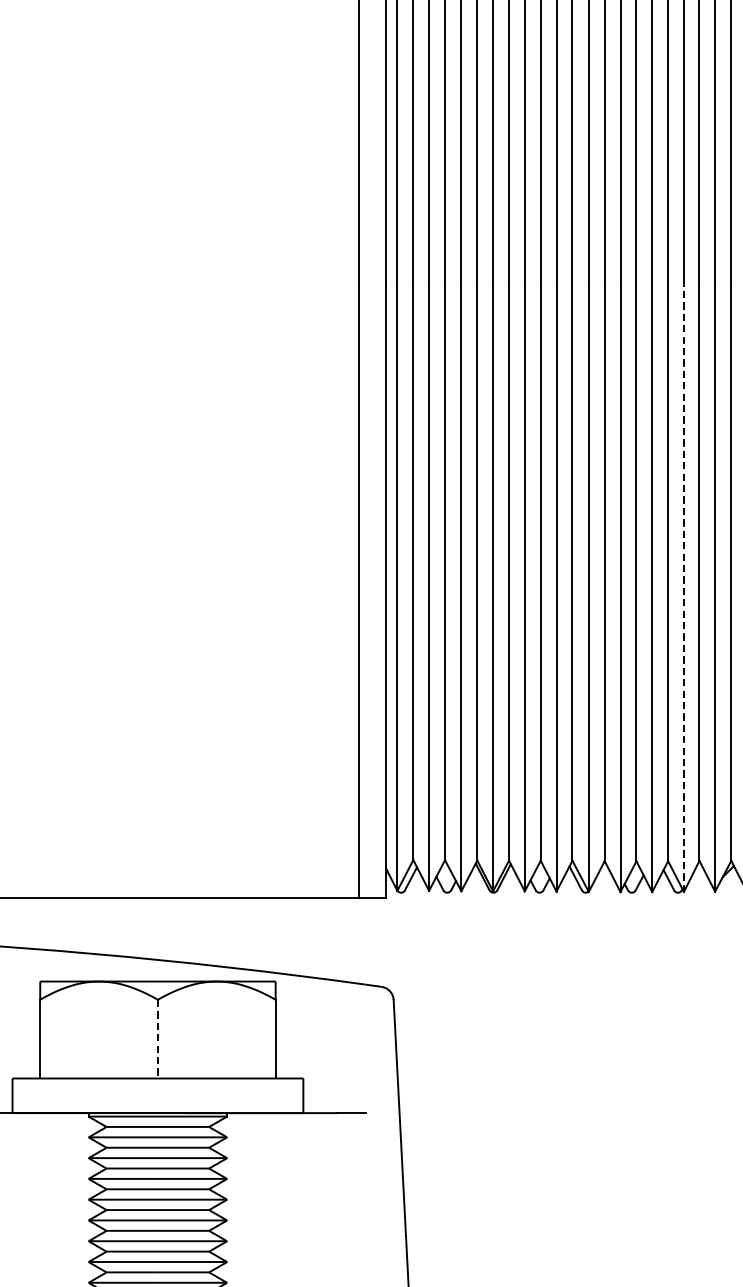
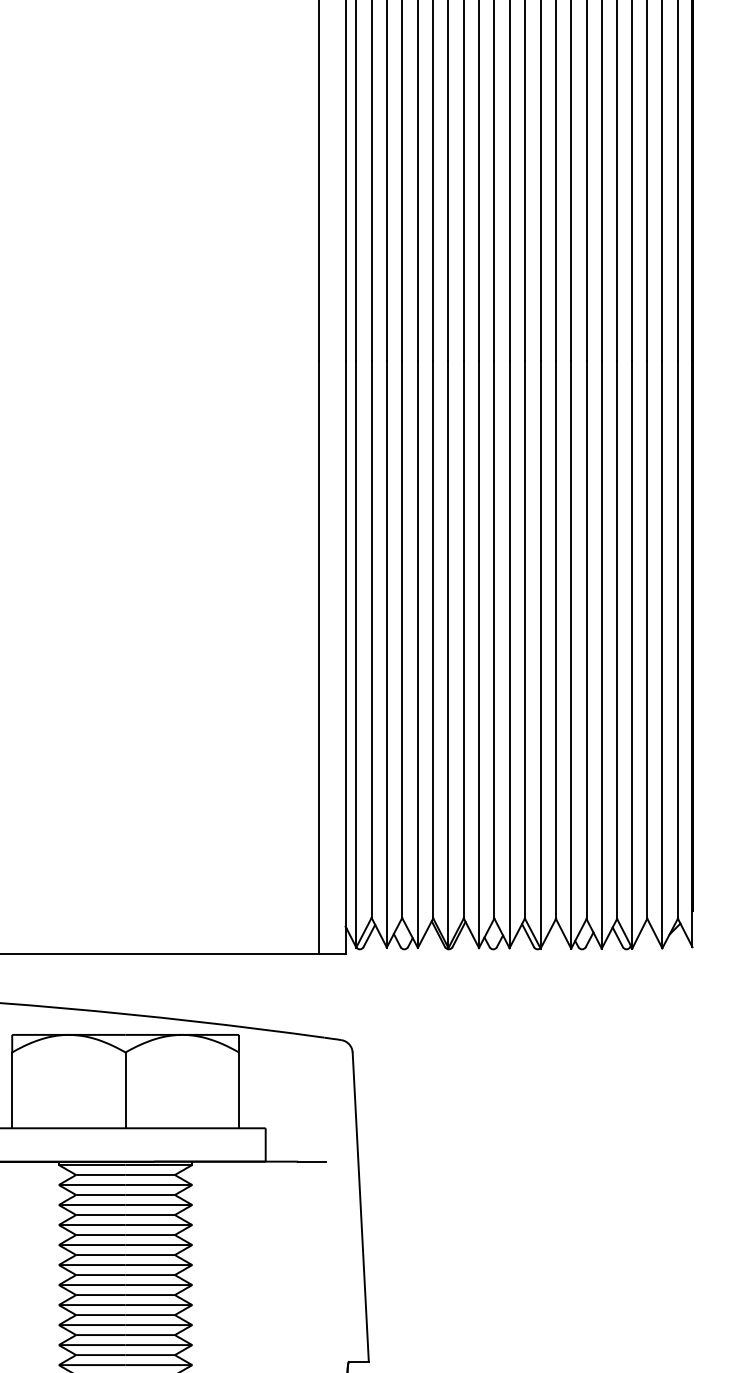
line: (684, 586) -> (632, 654), dashed -> solid
line: (157, 1039) -> (125, 1090), dashed -> solid

